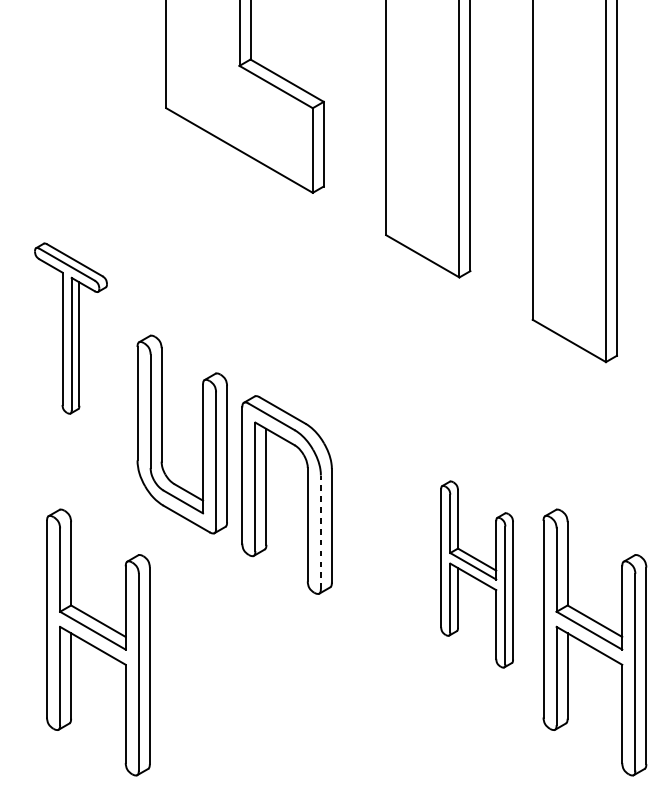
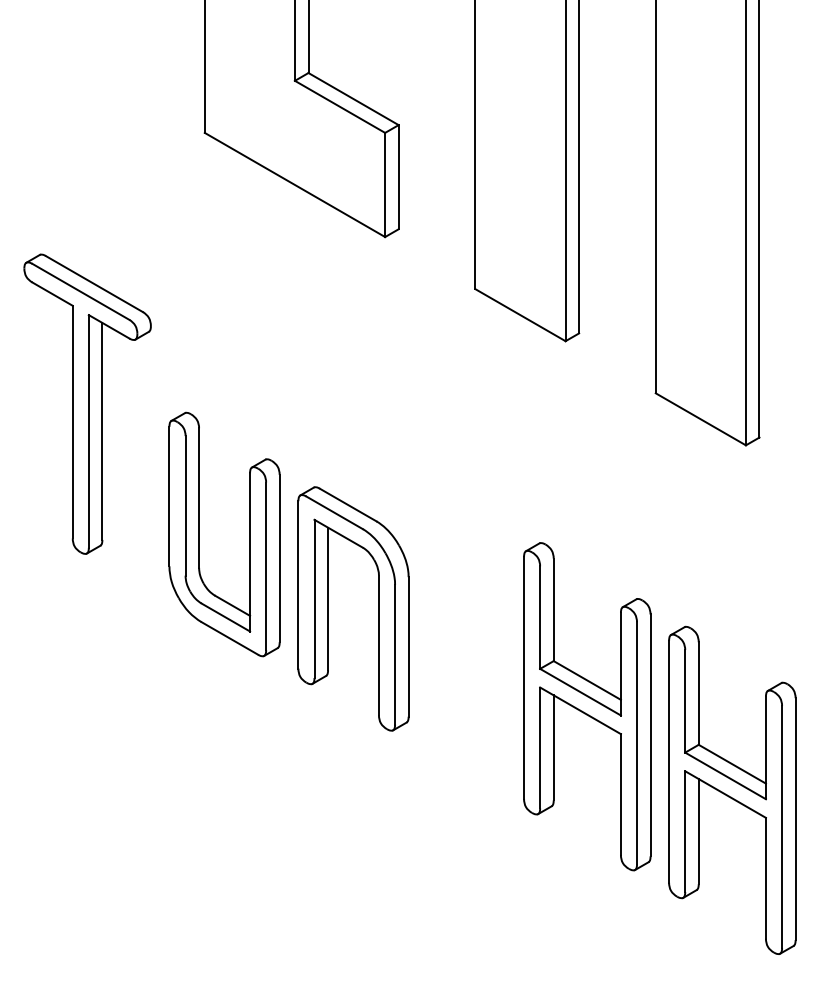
part: (70, 328) -> (87, 403), size x1.43
line: (321, 532) -> (395, 654), dashed -> solid
part: (477, 574) -> (587, 706), size x1.43
part: (98, 641) -> (121, 789), removed

